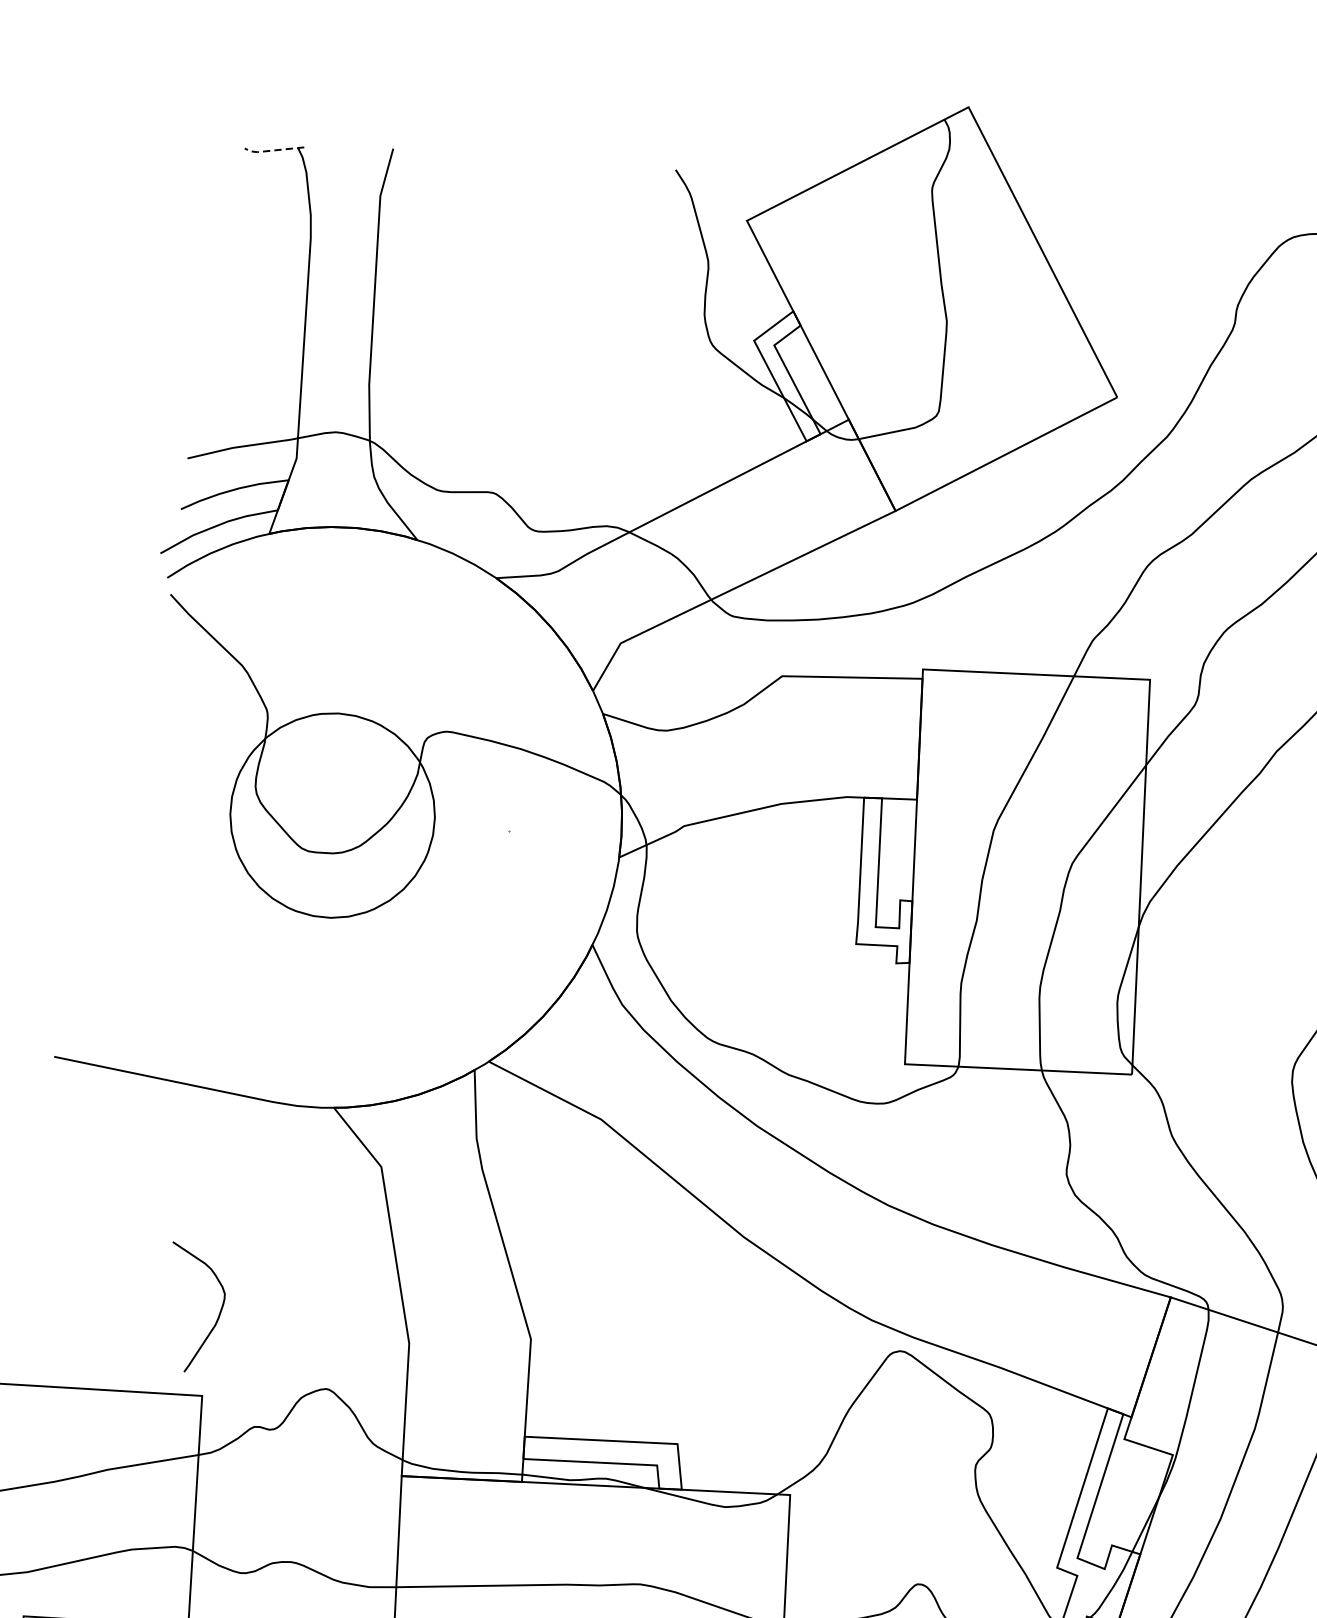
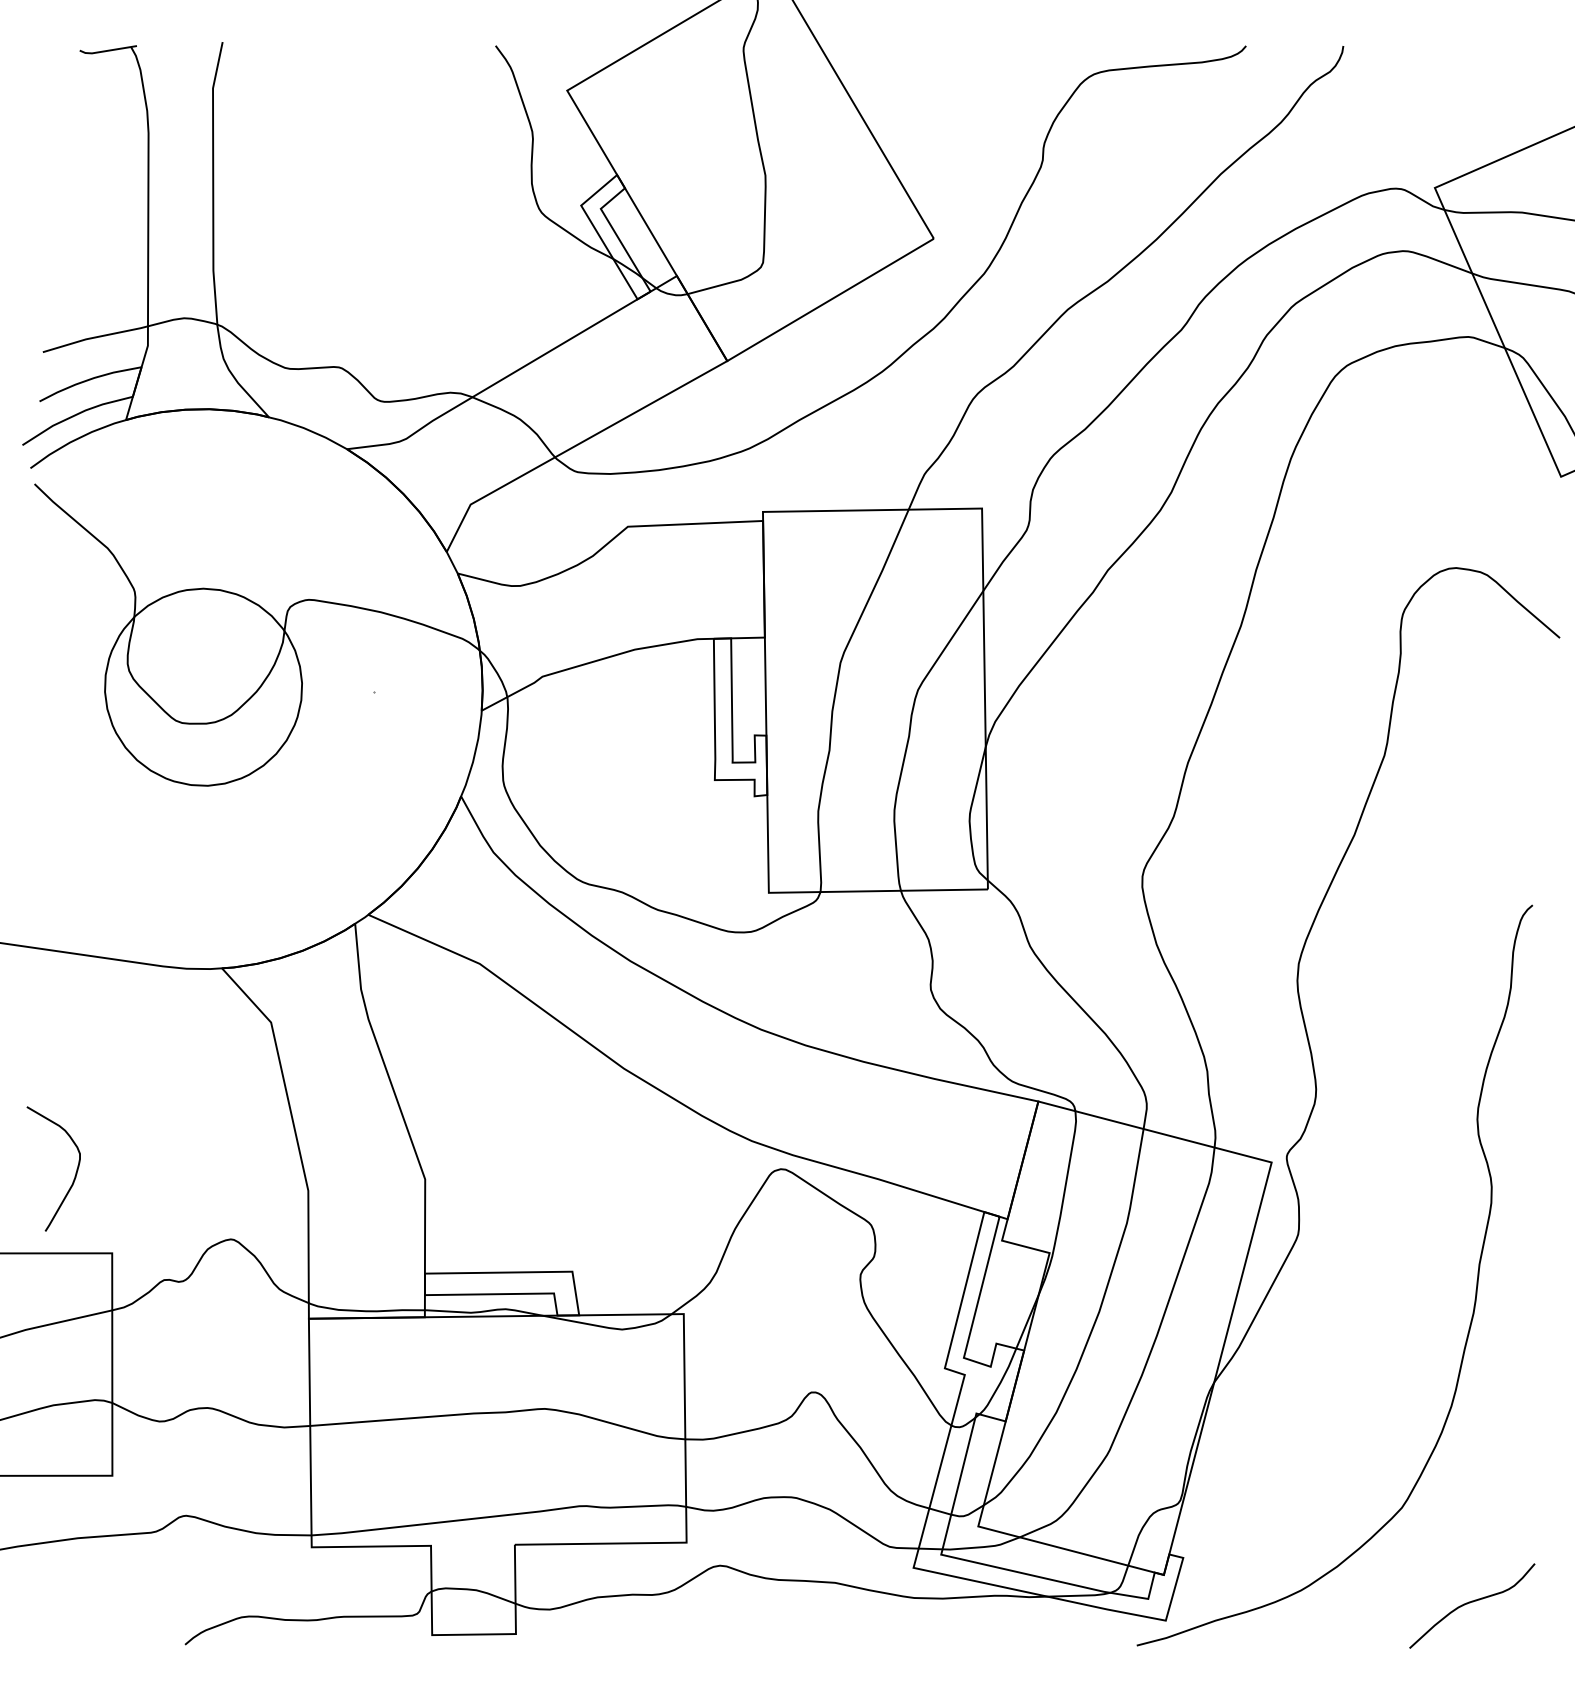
line: (272, 151) -> (106, 51), dashed -> solid
curve: (219, 1312) -> (75, 1172), moved

